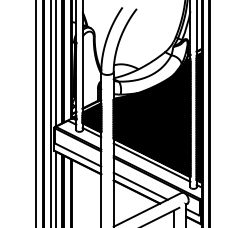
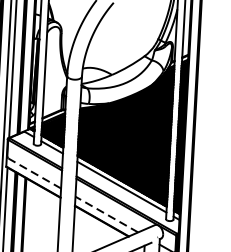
line: (78, 155) -> (34, 173), solid -> dashed
line: (140, 186) -> (106, 214), solid -> dashed

